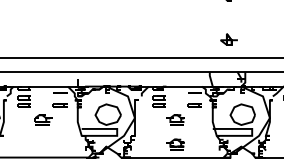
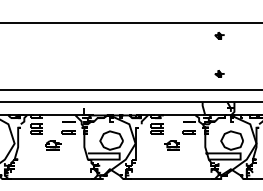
part: (228, 39) -> (219, 73), size x0.62
part: (175, 144) -> (171, 167), removed

